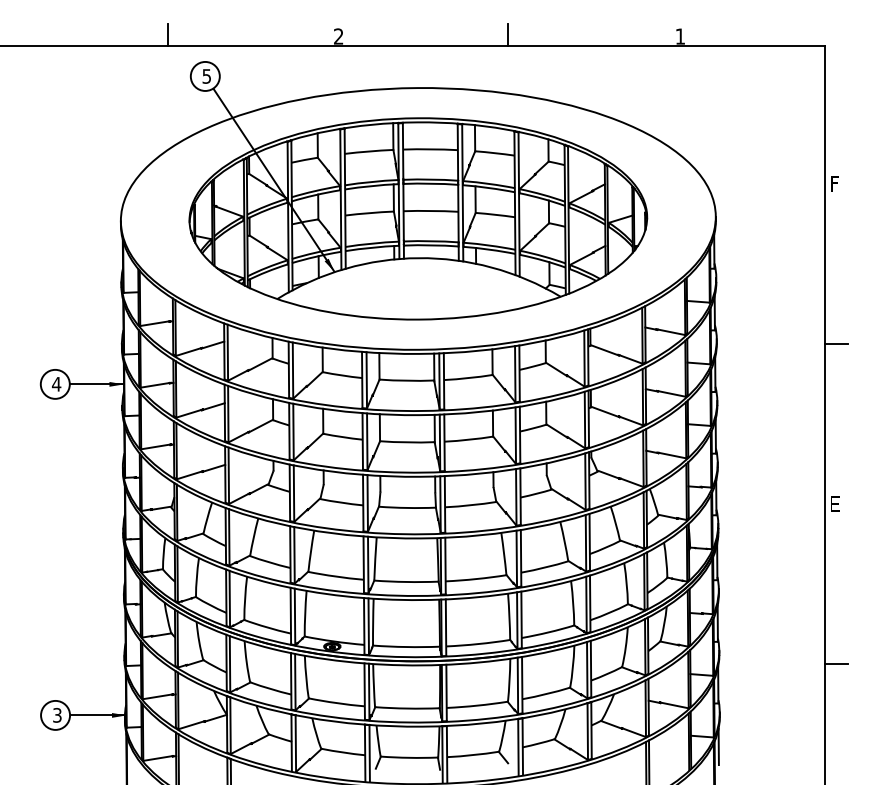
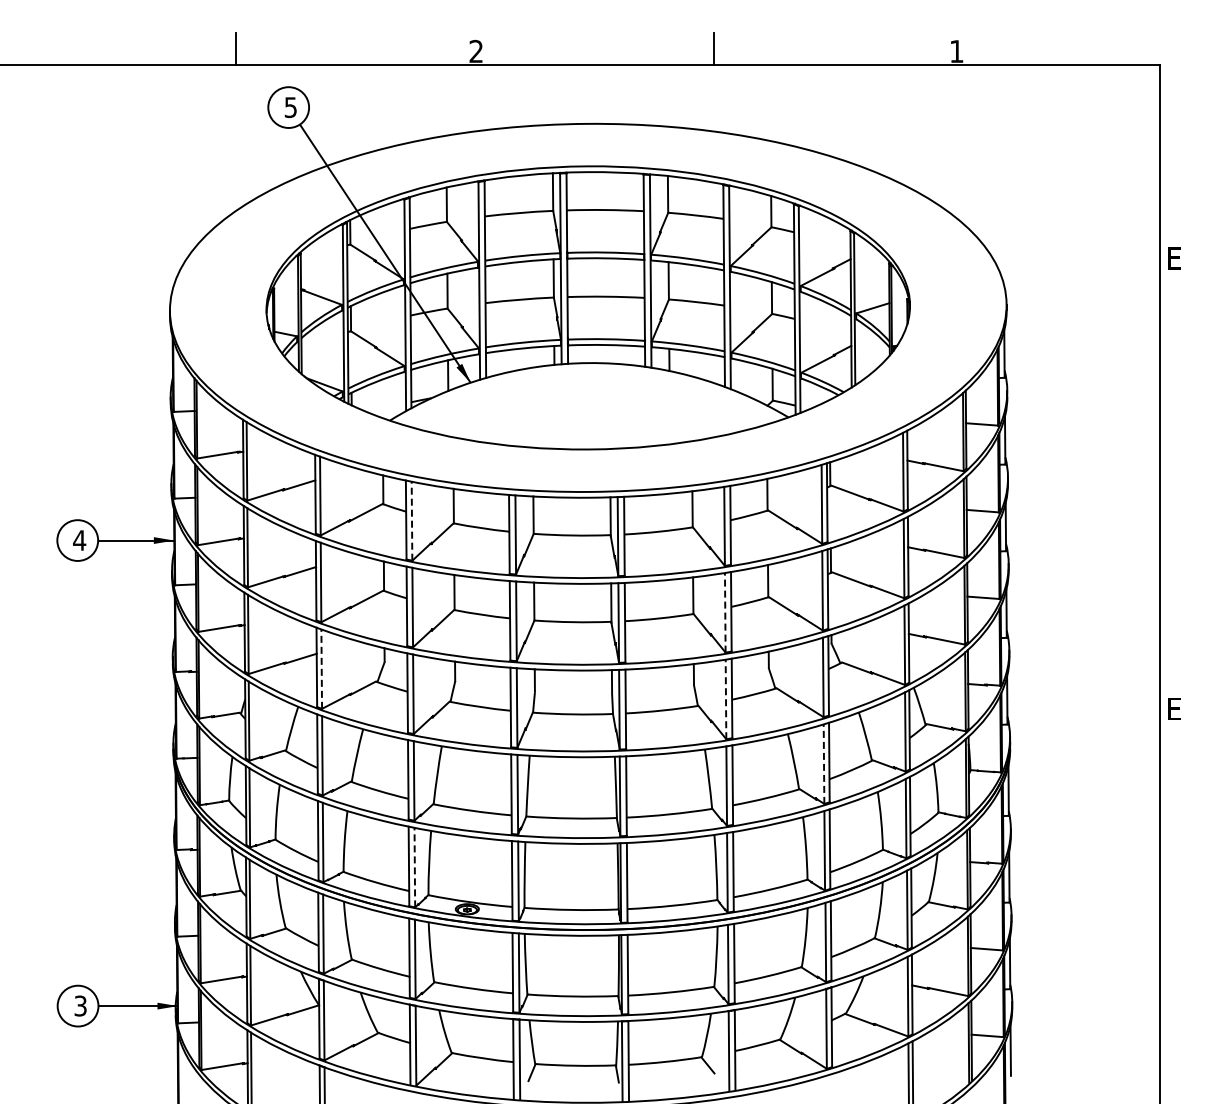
text: (835, 183) -> (1175, 258), F -> E
line: (835, 343) -> (1175, 483), removed
line: (293, 370) -> (412, 521), solid -> dashed
line: (515, 435) -> (725, 612), solid -> dashed
line: (228, 476) -> (321, 669), solid -> dashed
line: (516, 497) -> (726, 699), solid -> dashed
line: (586, 543) -> (824, 764), solid -> dashed
line: (294, 616) -> (414, 867), solid -> dashed
line: (835, 664) -> (1175, 934), removed

